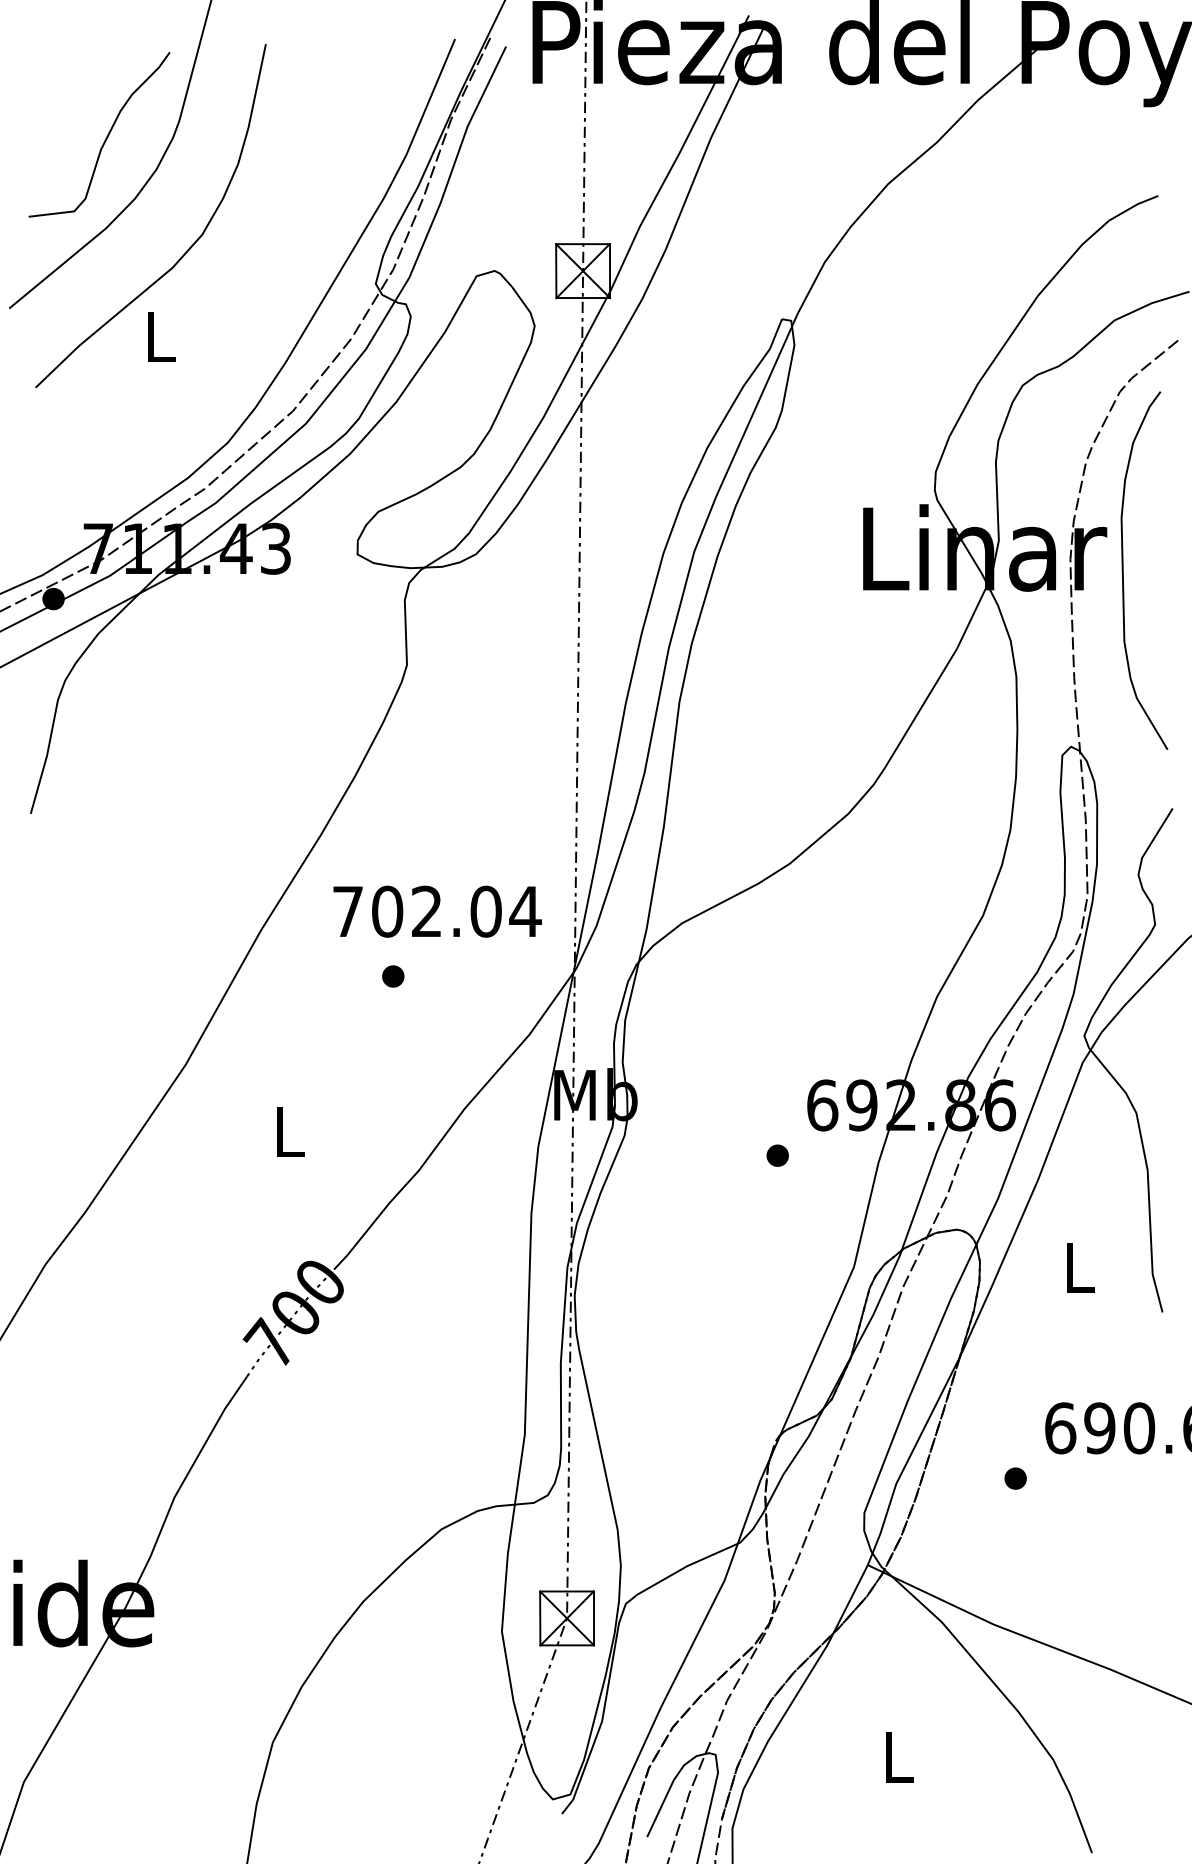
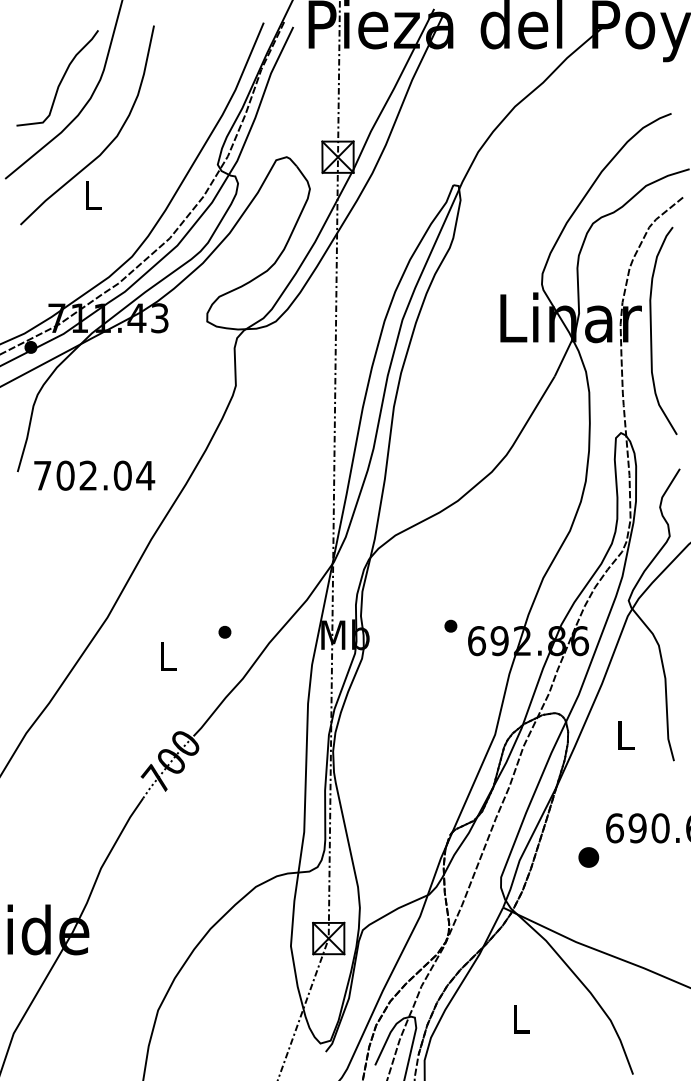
text: (437, 911) -> (94, 475), moved
part: (392, 976) -> (224, 632), moved
part: (777, 1154) -> (450, 625), moved
part: (1015, 1478) -> (588, 857), size x1.6

